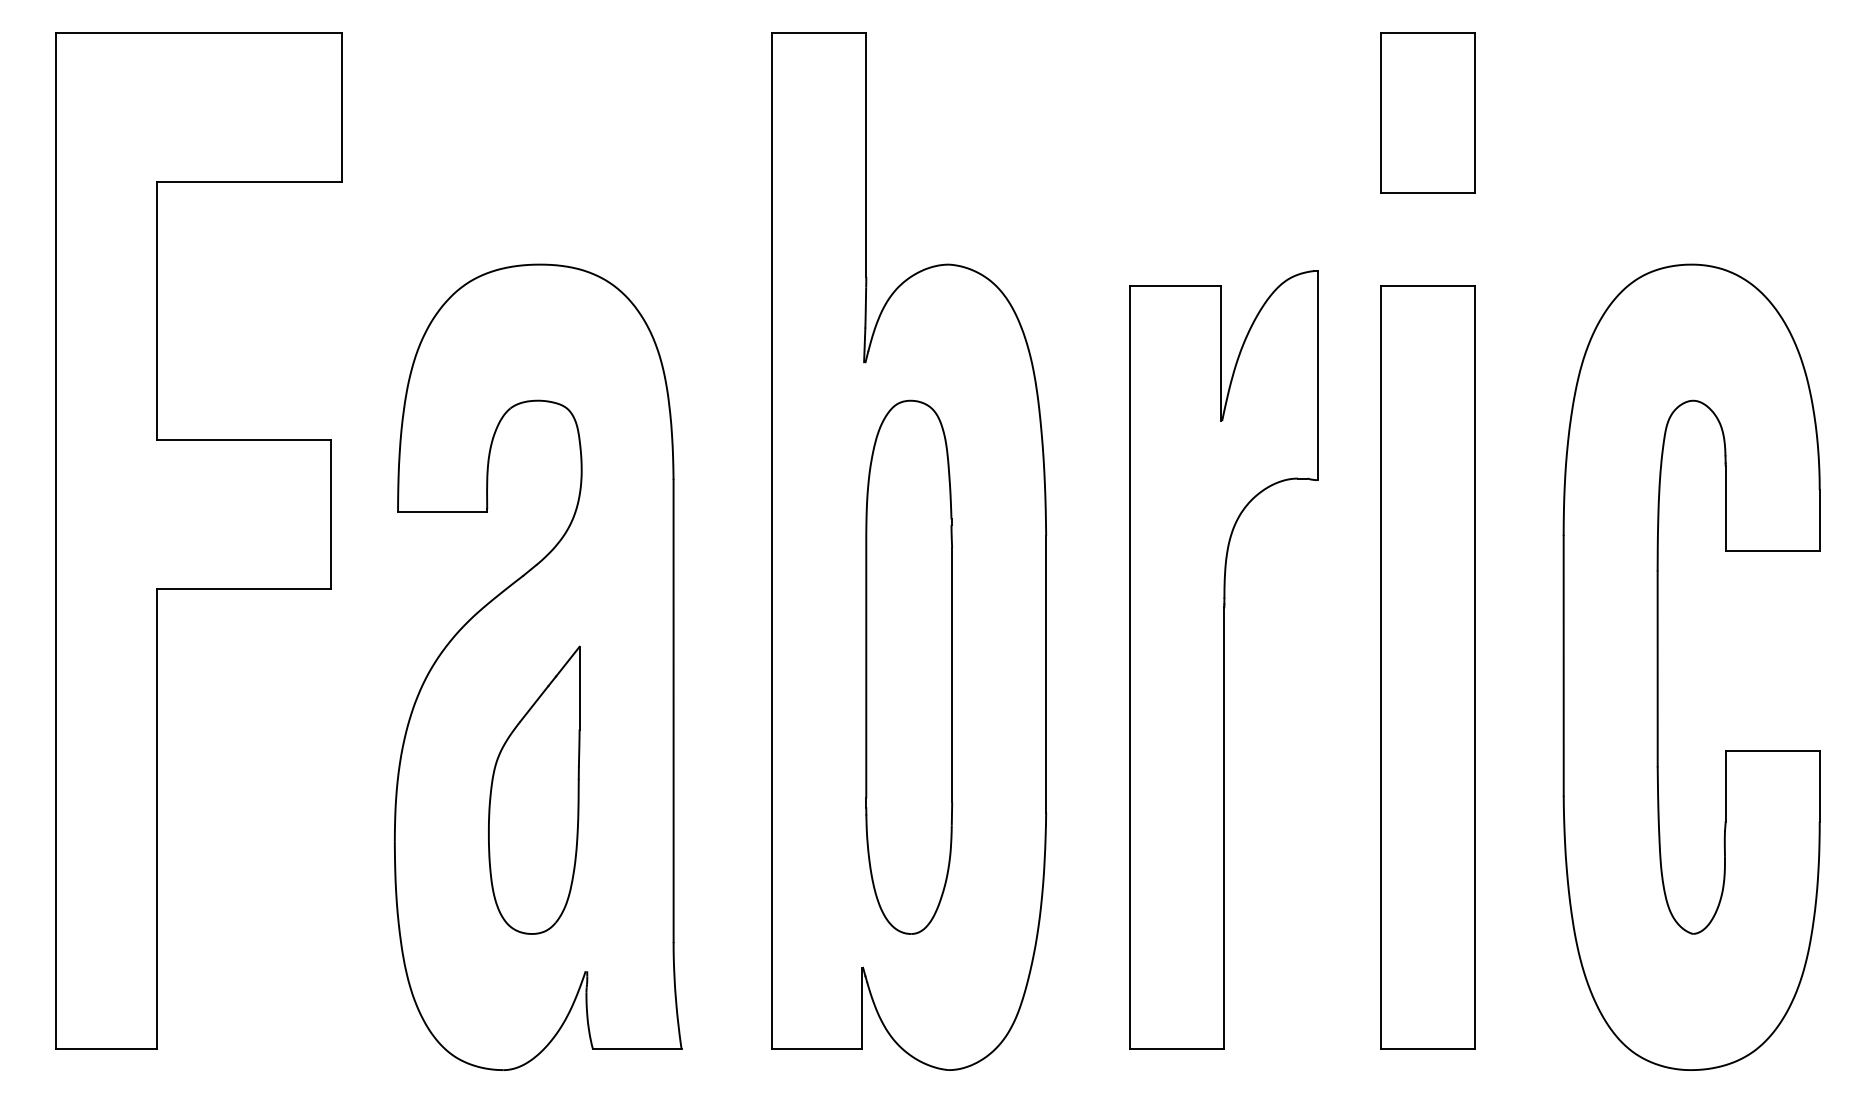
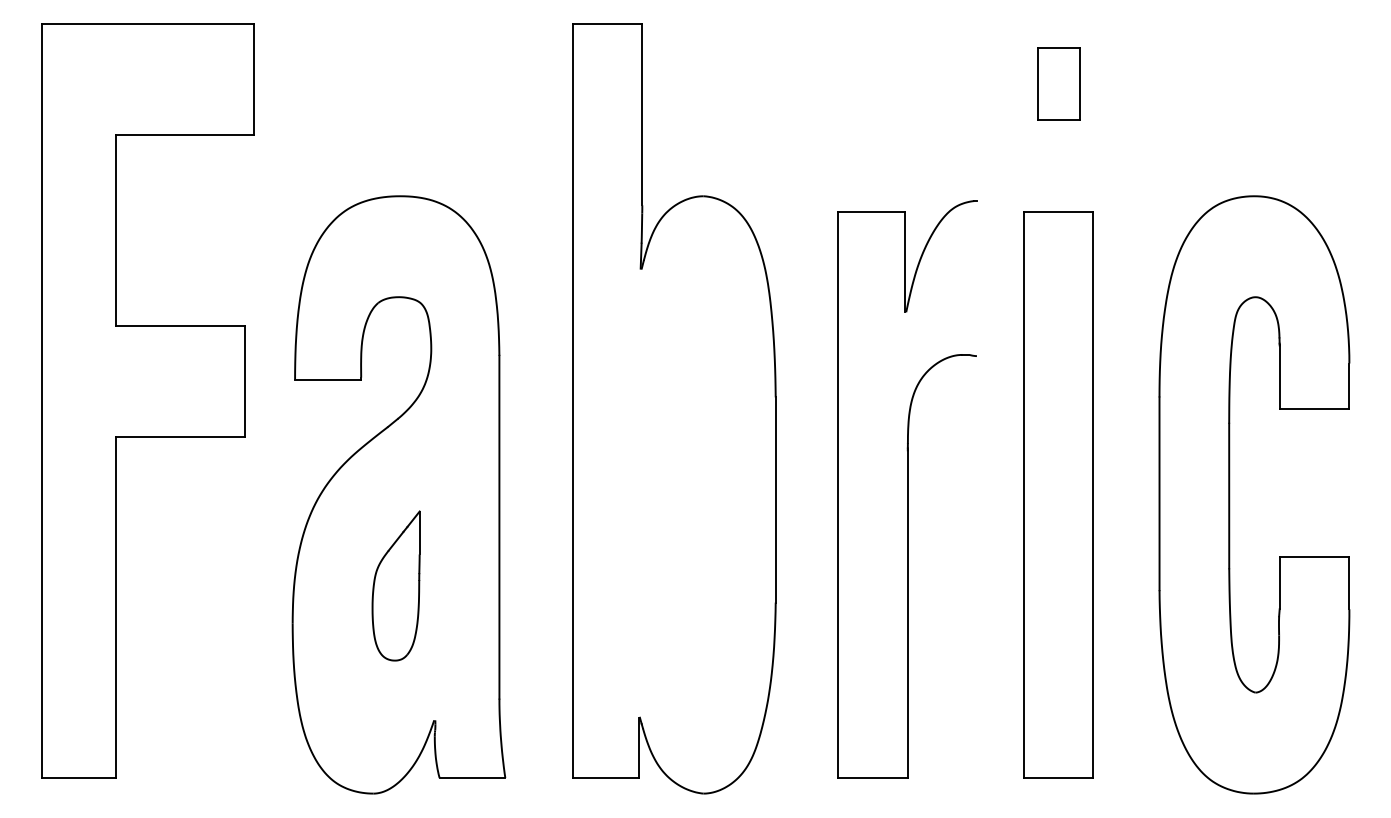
part: (1427, 112) -> (1058, 83), size x0.6
line: (1317, 375) -> (976, 278), removed
part: (909, 666) -> (674, 494), removed
part: (534, 789) -> (396, 585), size x0.7

